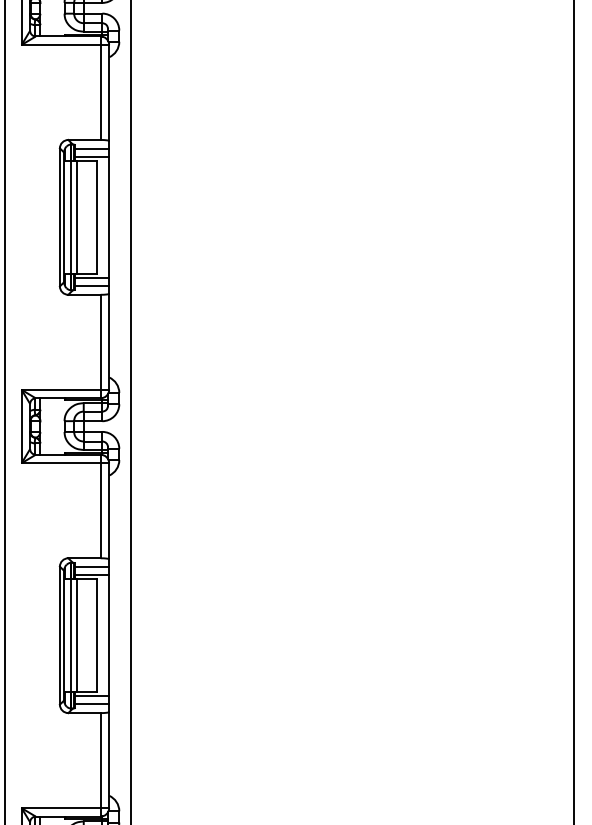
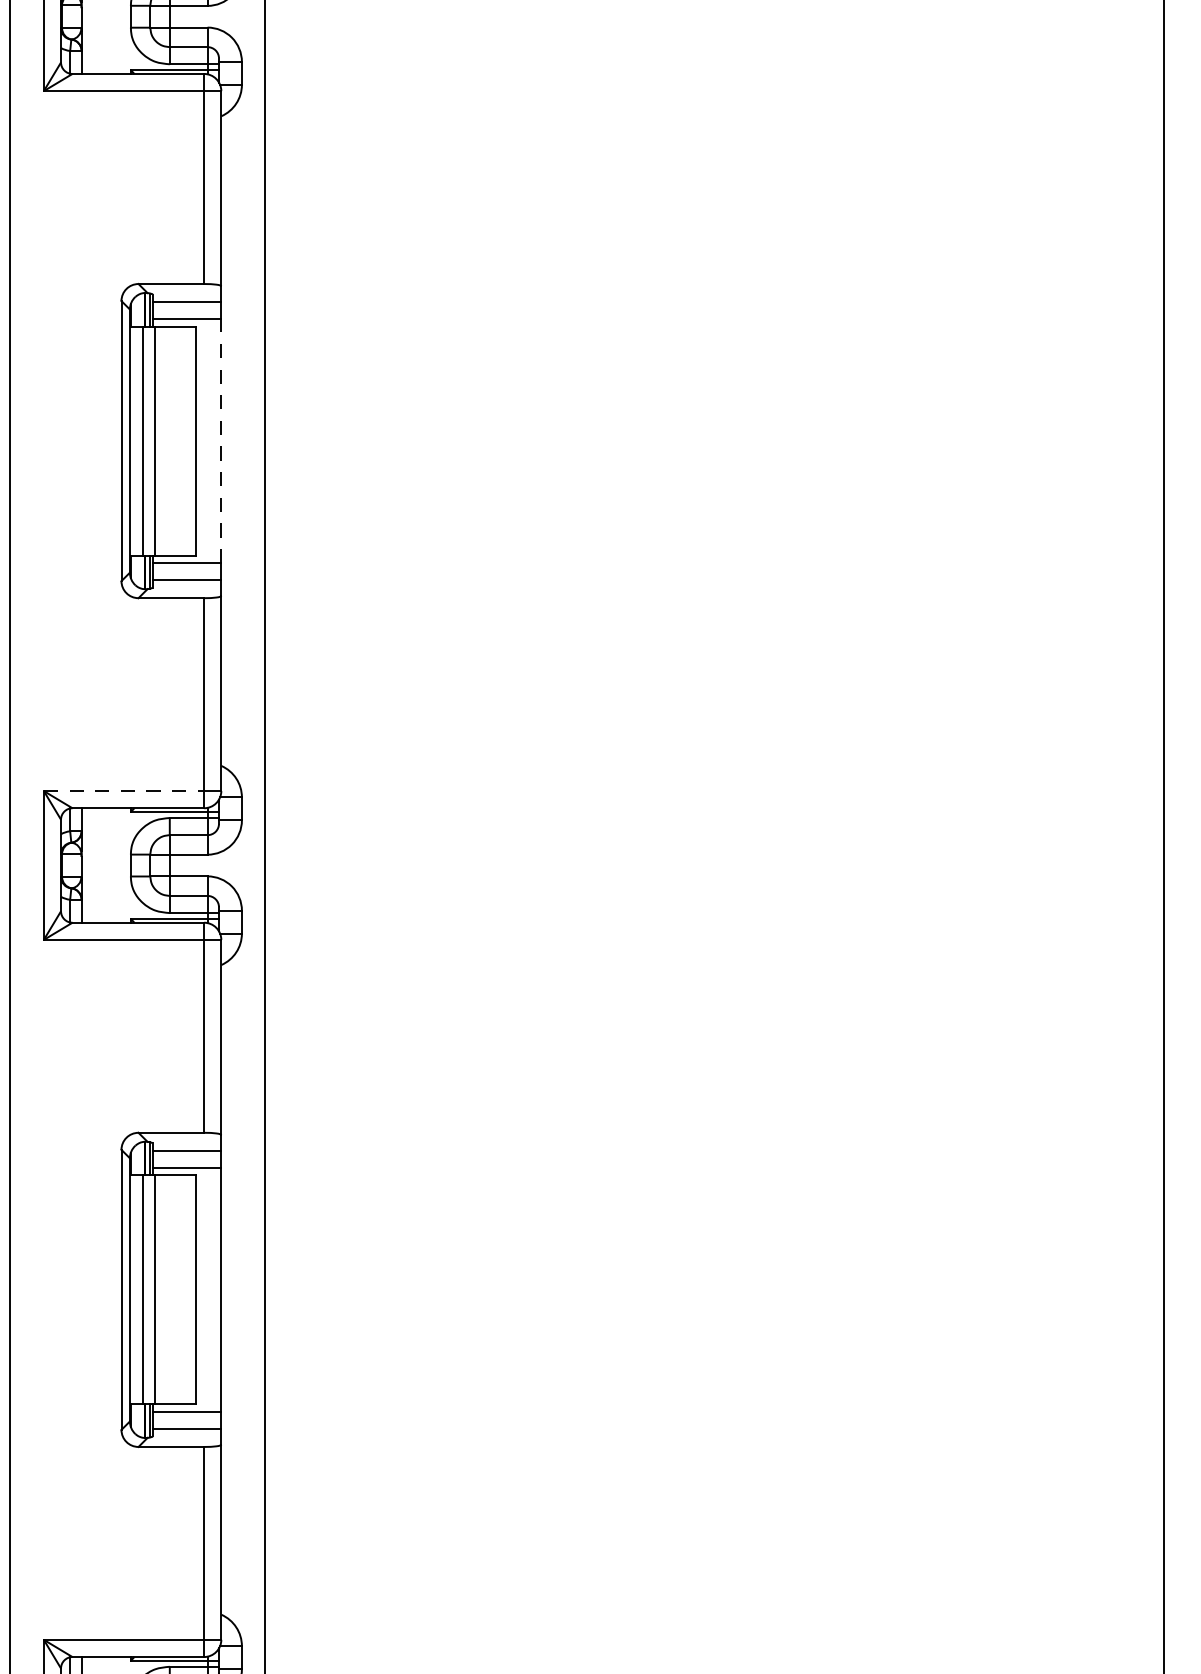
line: (109, 216) -> (222, 439), solid -> dashed
line: (61, 389) -> (124, 790), solid -> dashed

